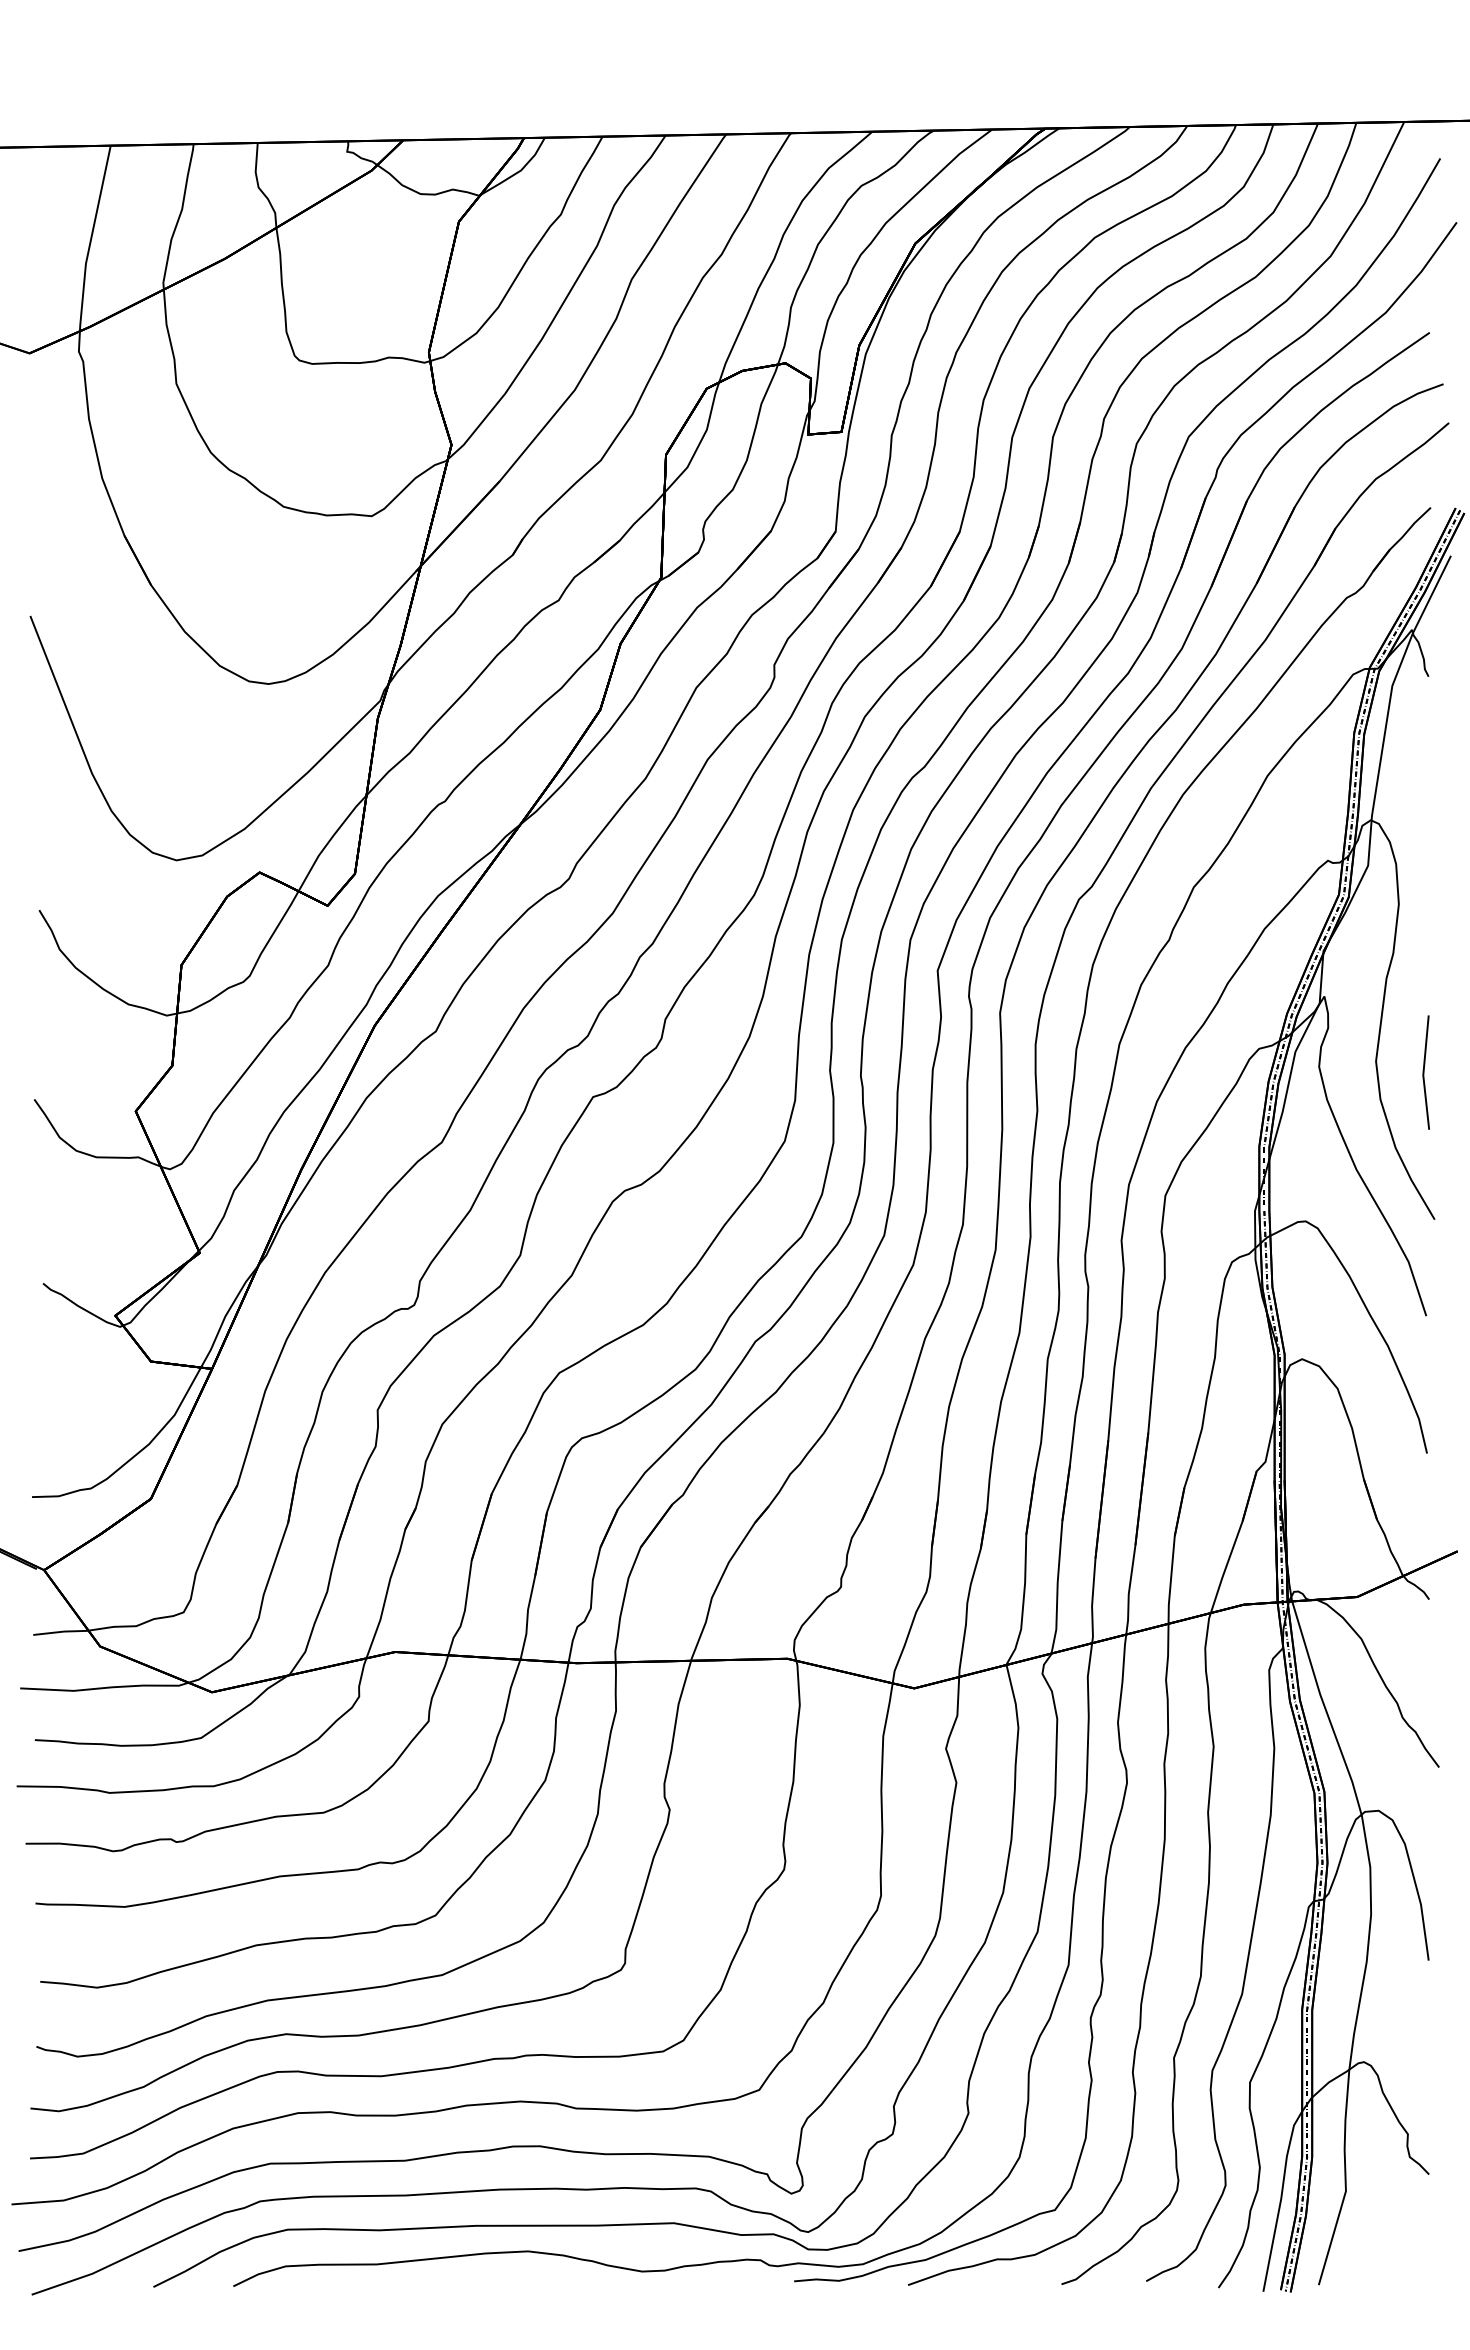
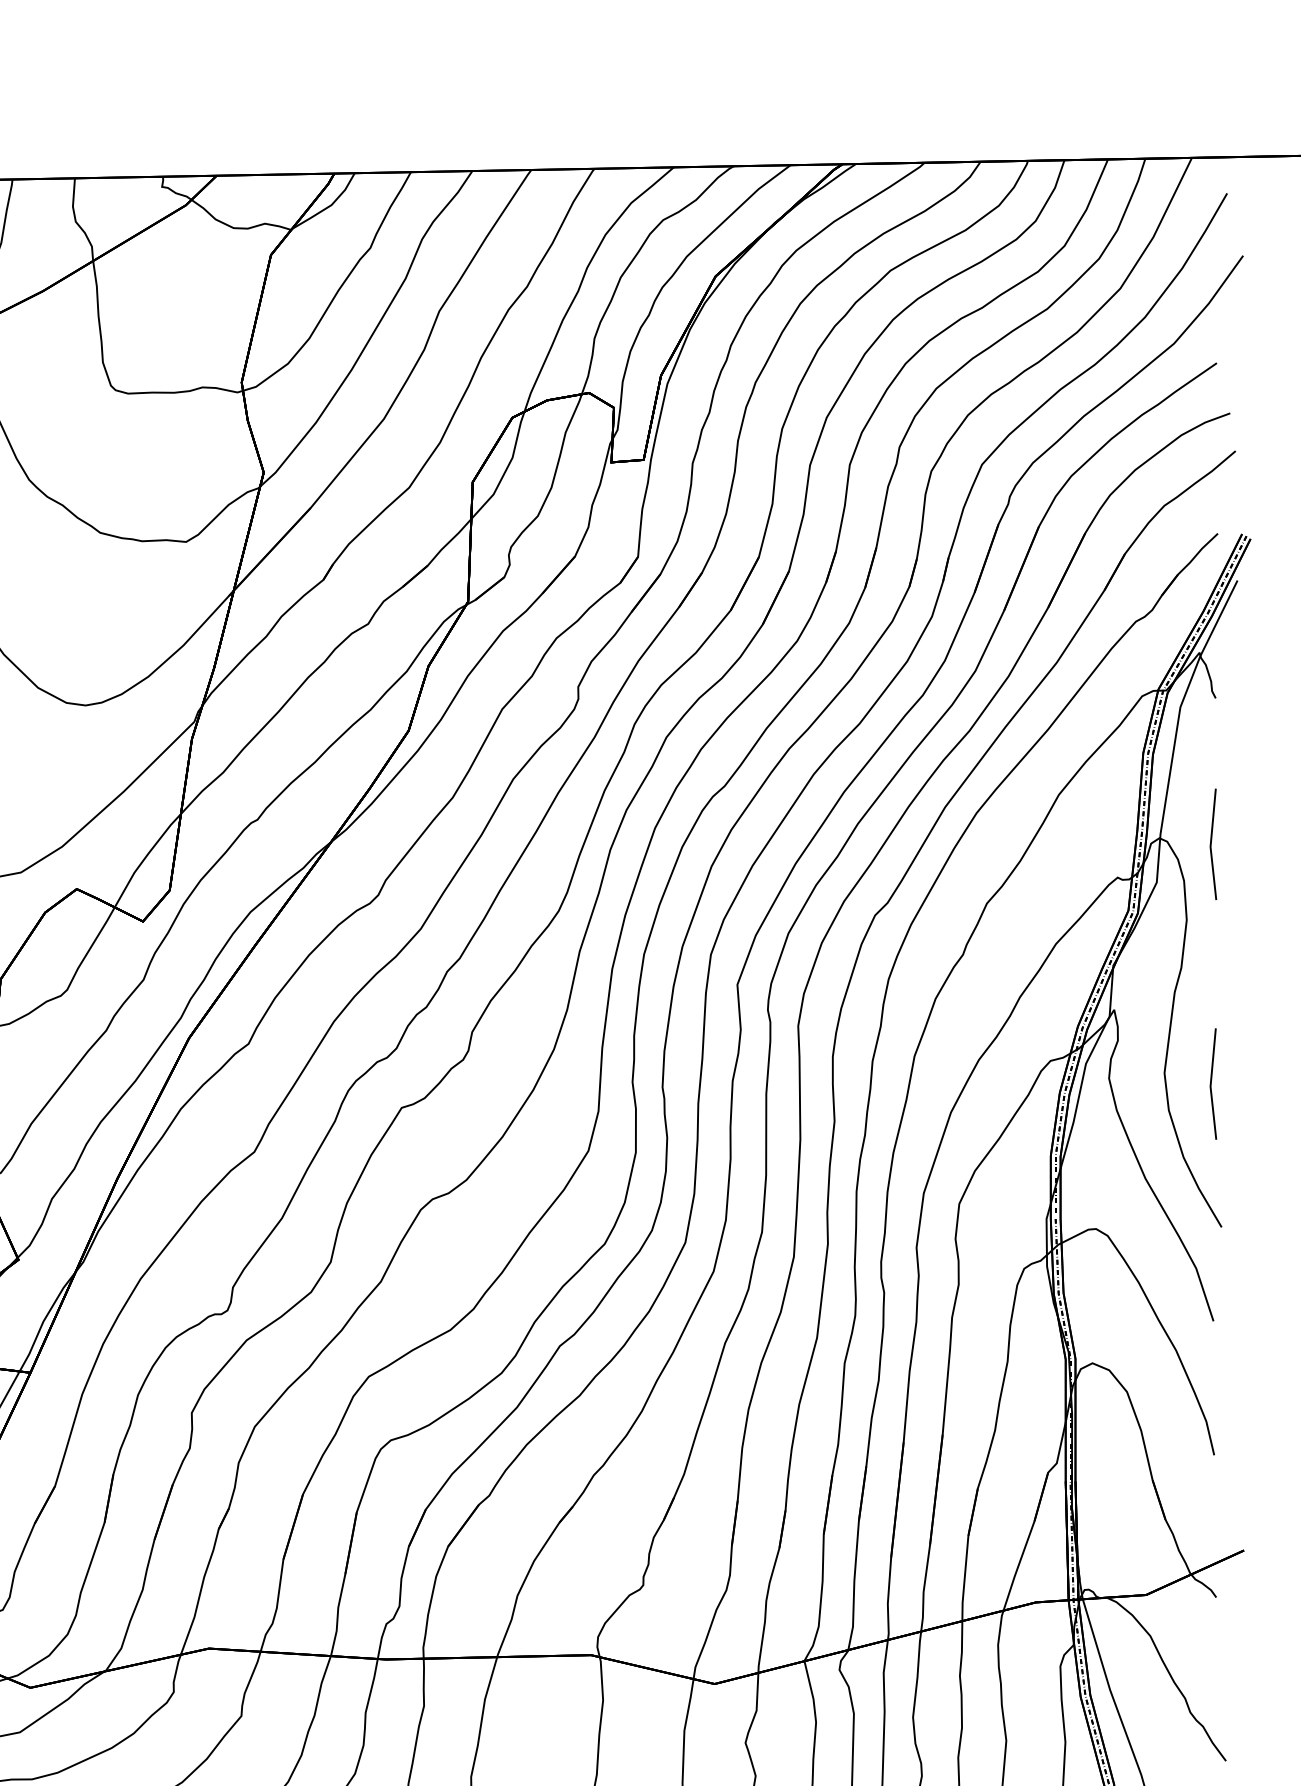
line: (1424, 826) -> (1211, 844), added

